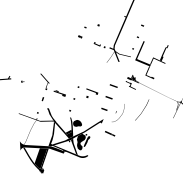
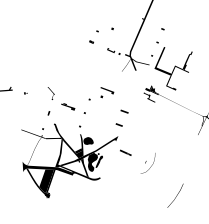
part: (45, 81) -> (51, 93), size x0.7
part: (113, 86) -> (129, 98), removed
part: (92, 93) -> (107, 92), moved
part: (142, 109) -> (175, 195), moved
part: (117, 113) -> (147, 163), moved

